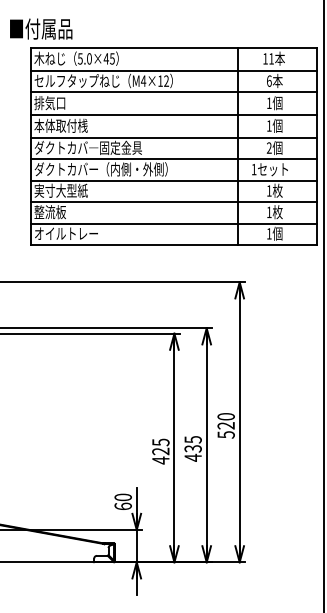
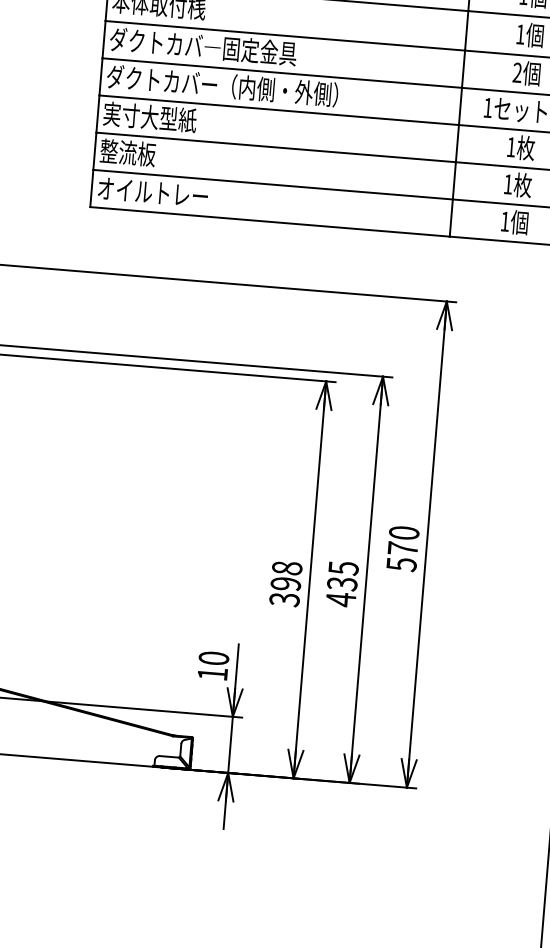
text: (225, 425) -> (401, 548), 520 -> 570
text: (160, 451) -> (285, 583), 425 -> 398
text: (122, 505) -> (211, 672), 60 -> 10

